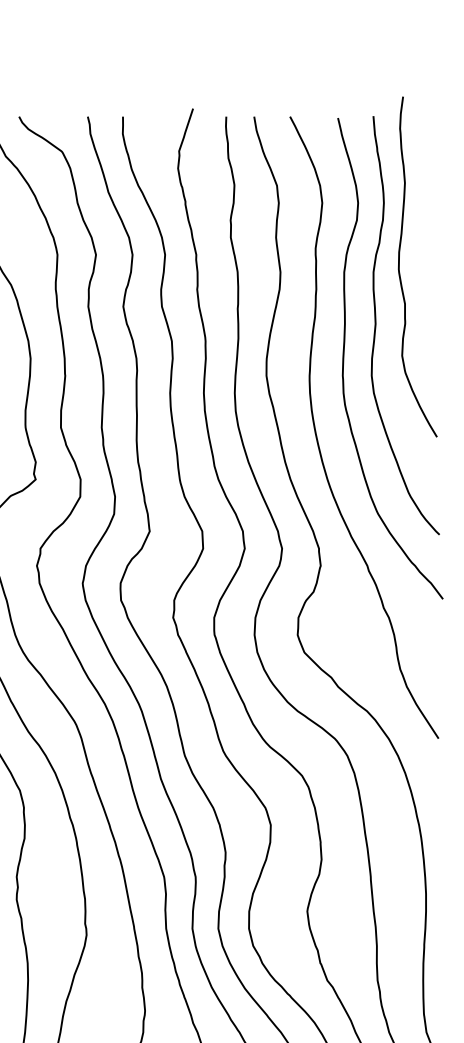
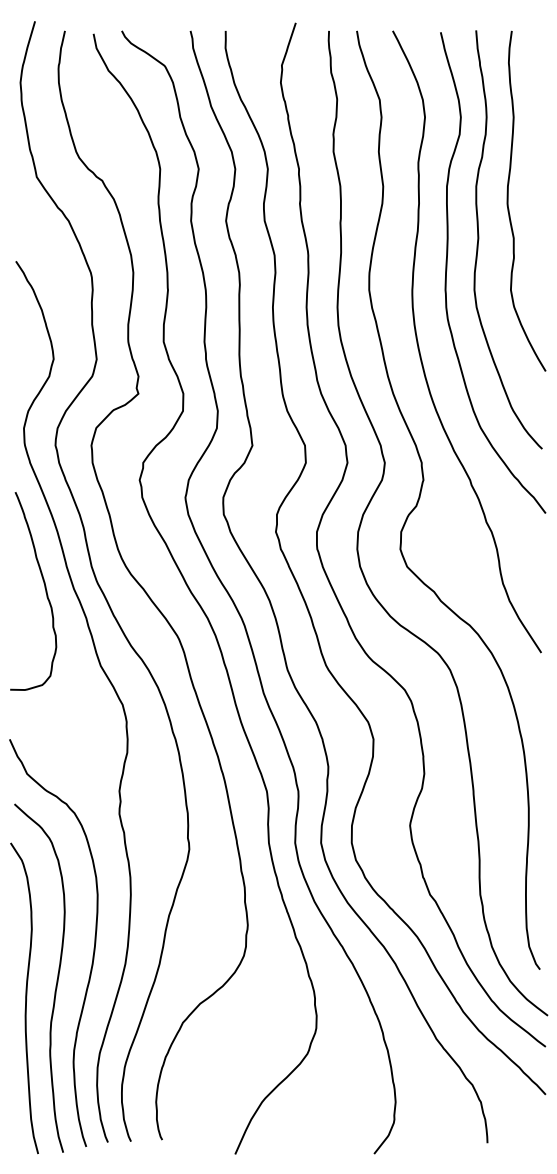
curve: (399, 266) -> (508, 200), moved

